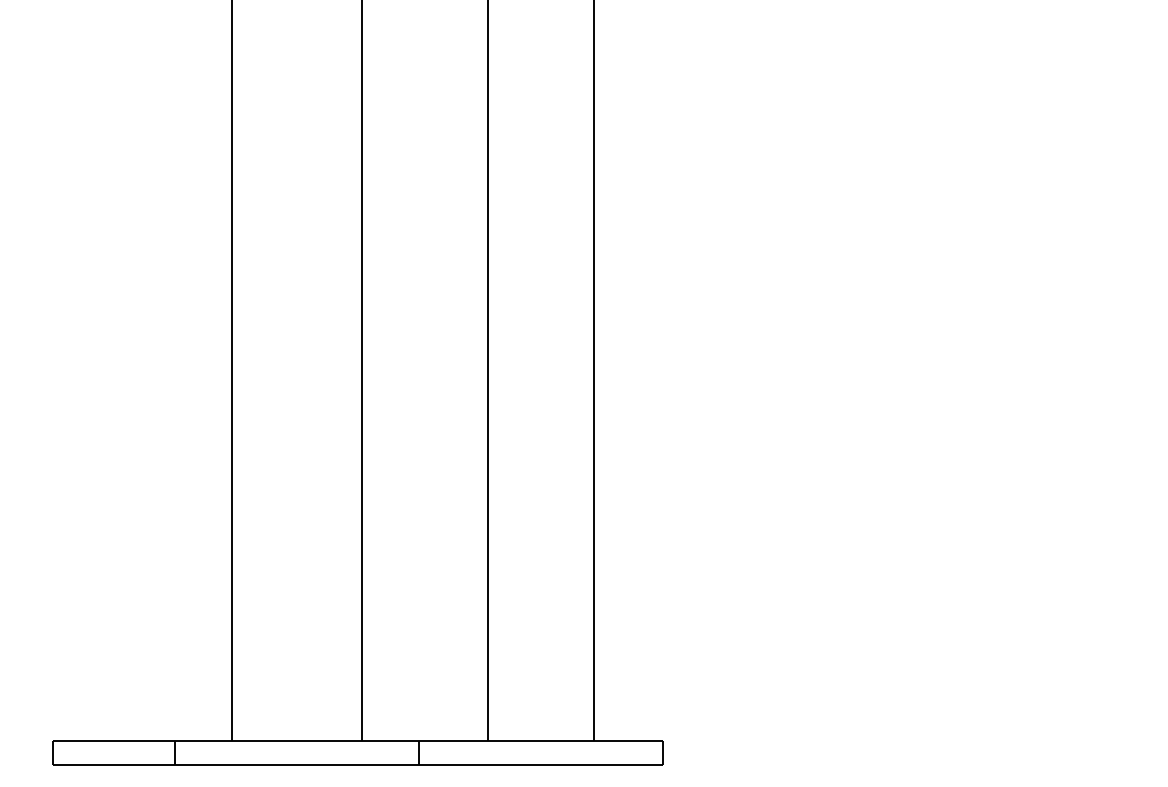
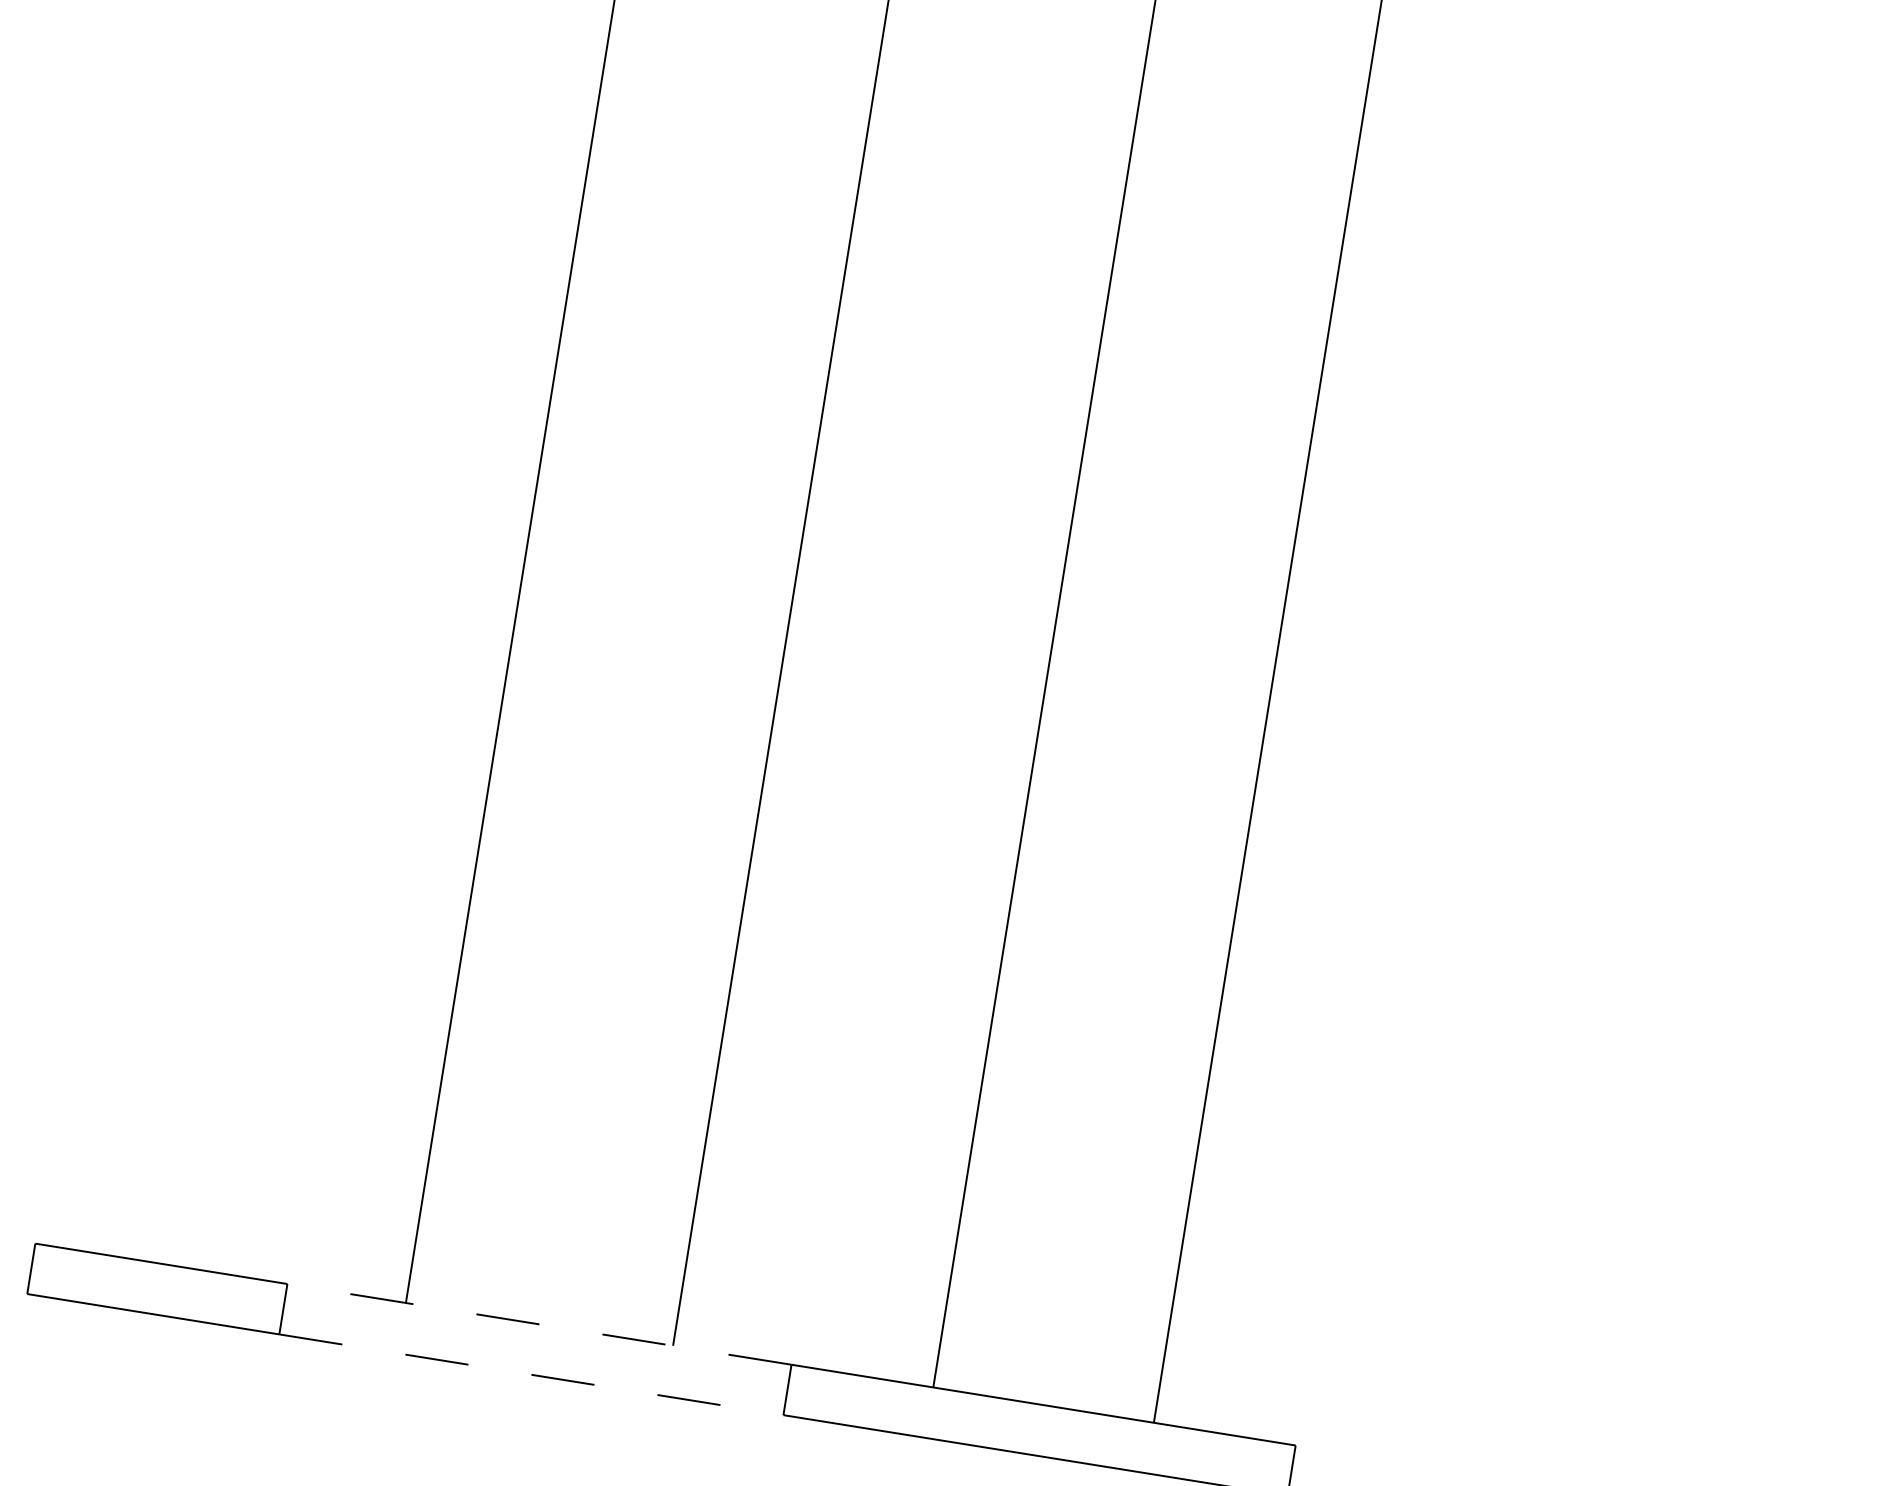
line: (296, 740) -> (538, 1324), solid -> dashed
line: (297, 764) -> (533, 1374), solid -> dashed

